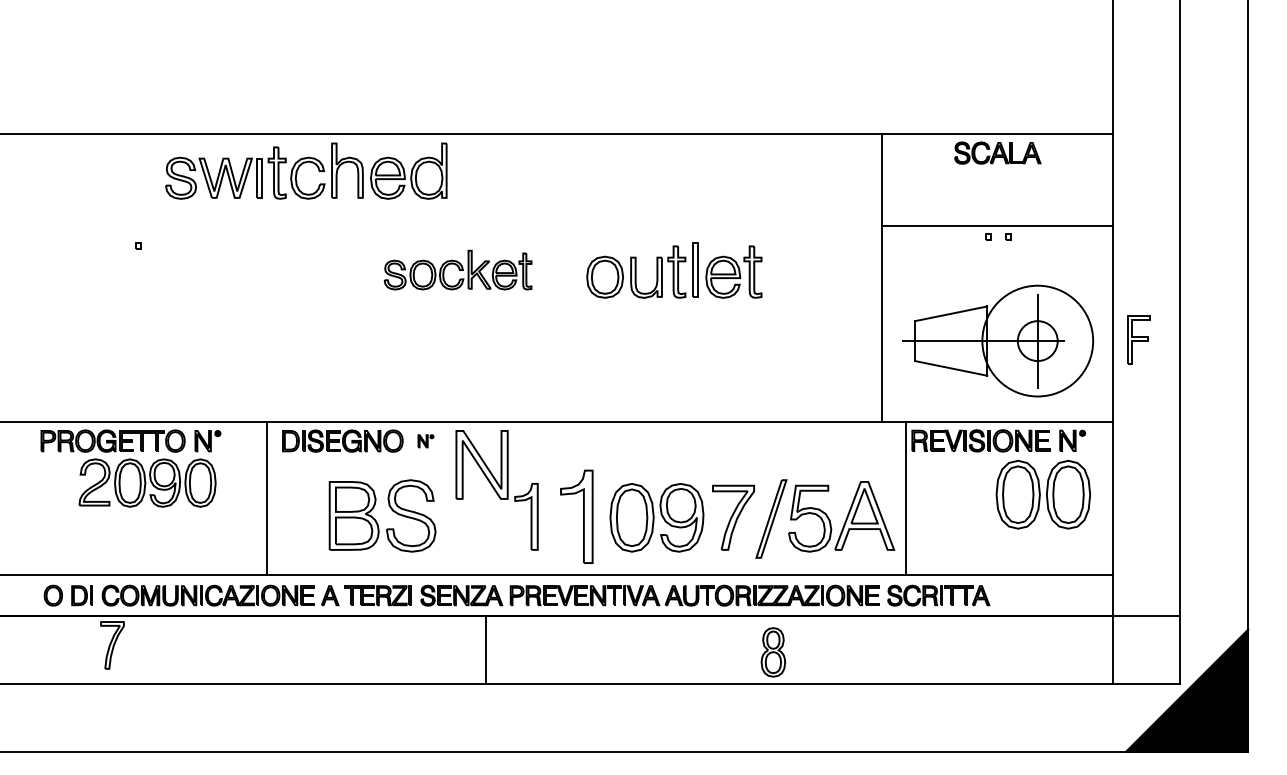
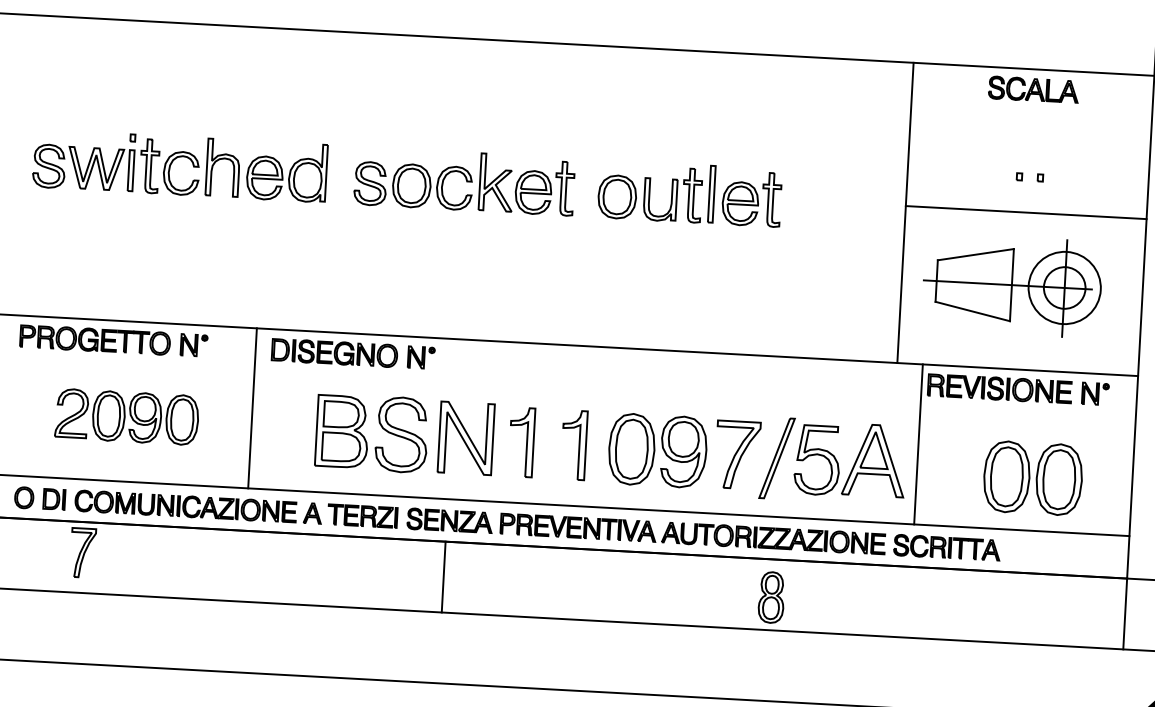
part: (305, 163) -> (179, 157), moved
line: (996, 225) -> (1025, 212), moved
part: (457, 269) -> (463, 180), size x1.43
circle: (1037, 340) -> (1064, 287), size x0.62
part: (425, 441) -> (420, 358), size x1.67
part: (481, 464) -> (465, 437), moved
part: (147, 482) -> (127, 416), moved
part: (1043, 494) -> (1033, 478), moved
part: (576, 516) -> (573, 444), size x0.71
line: (485, 649) -> (443, 576), moved

